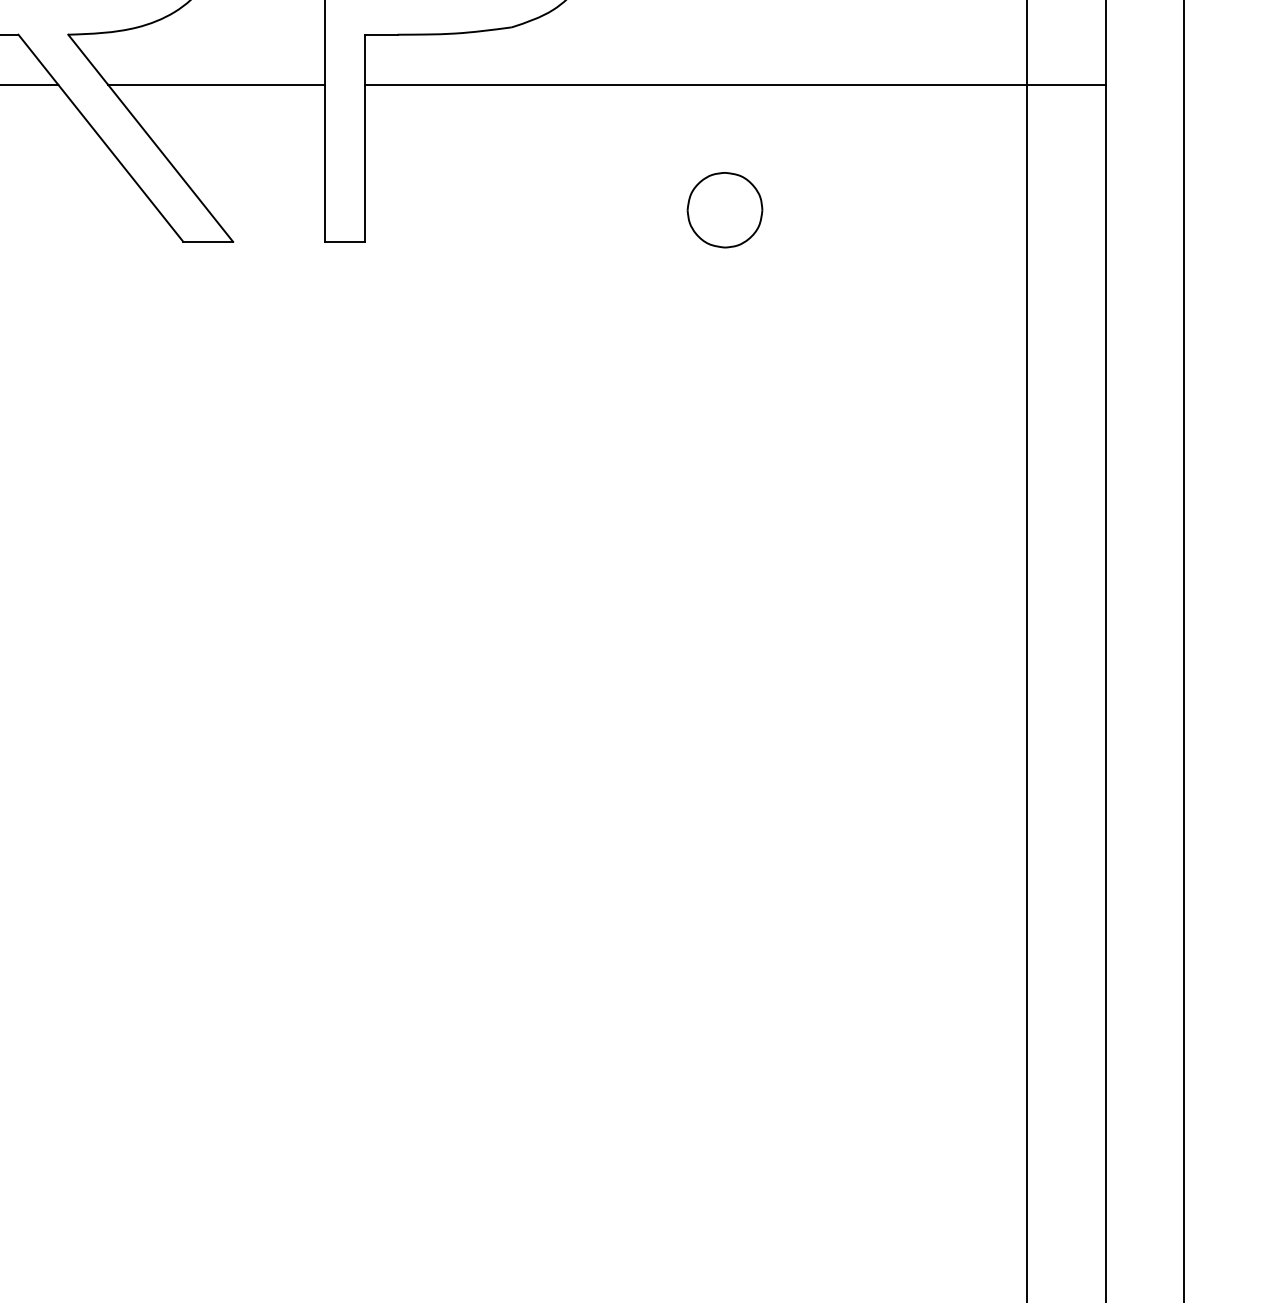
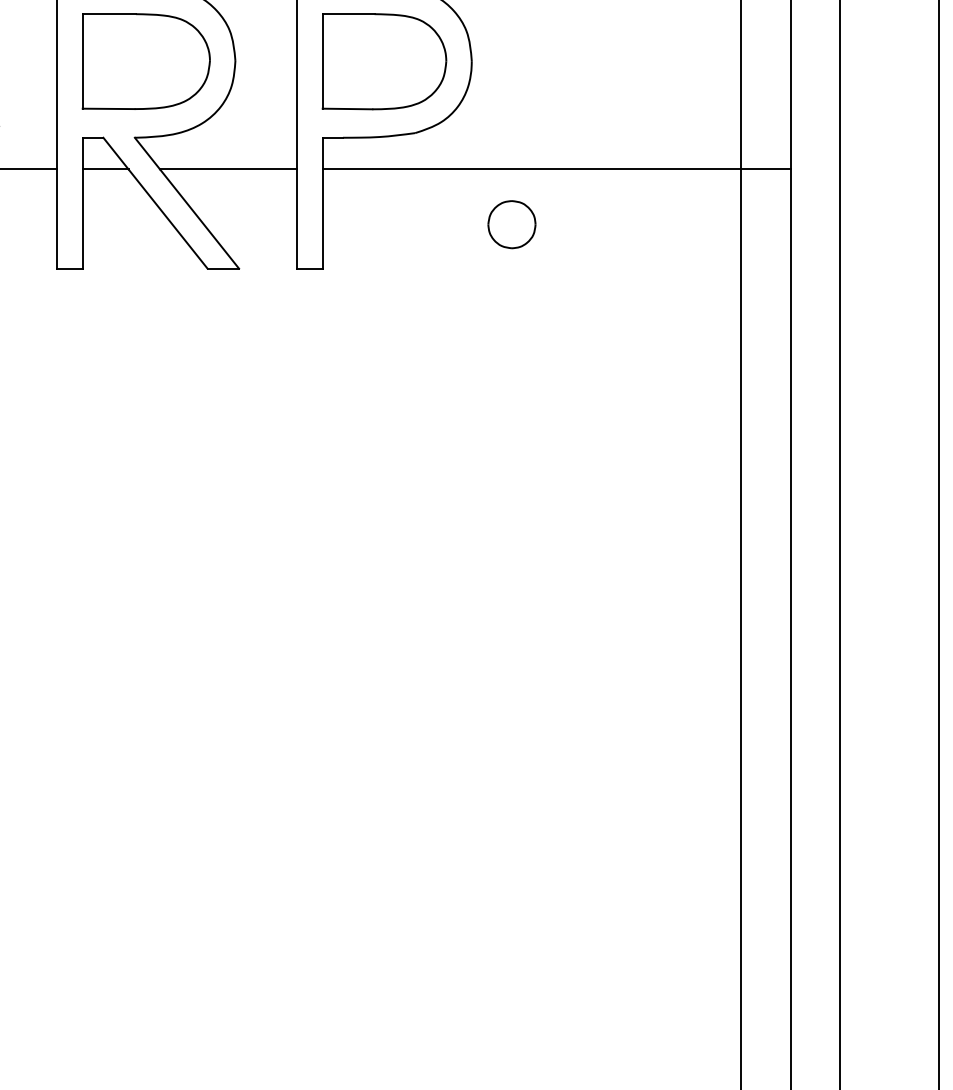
part: (724, 209) -> (511, 224), moved

